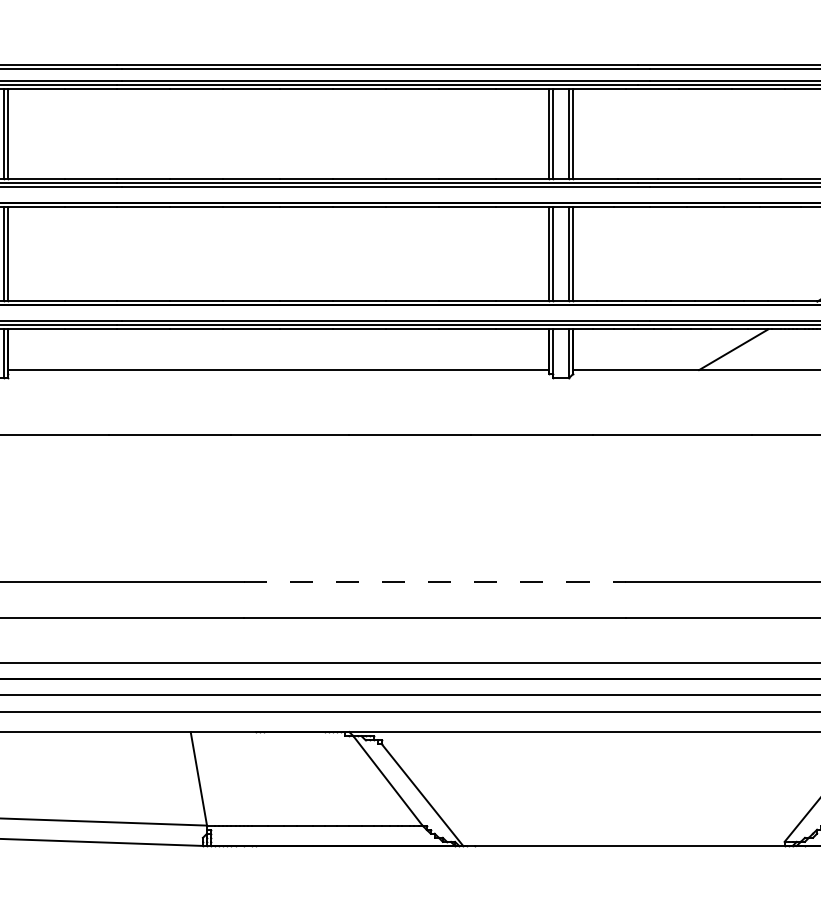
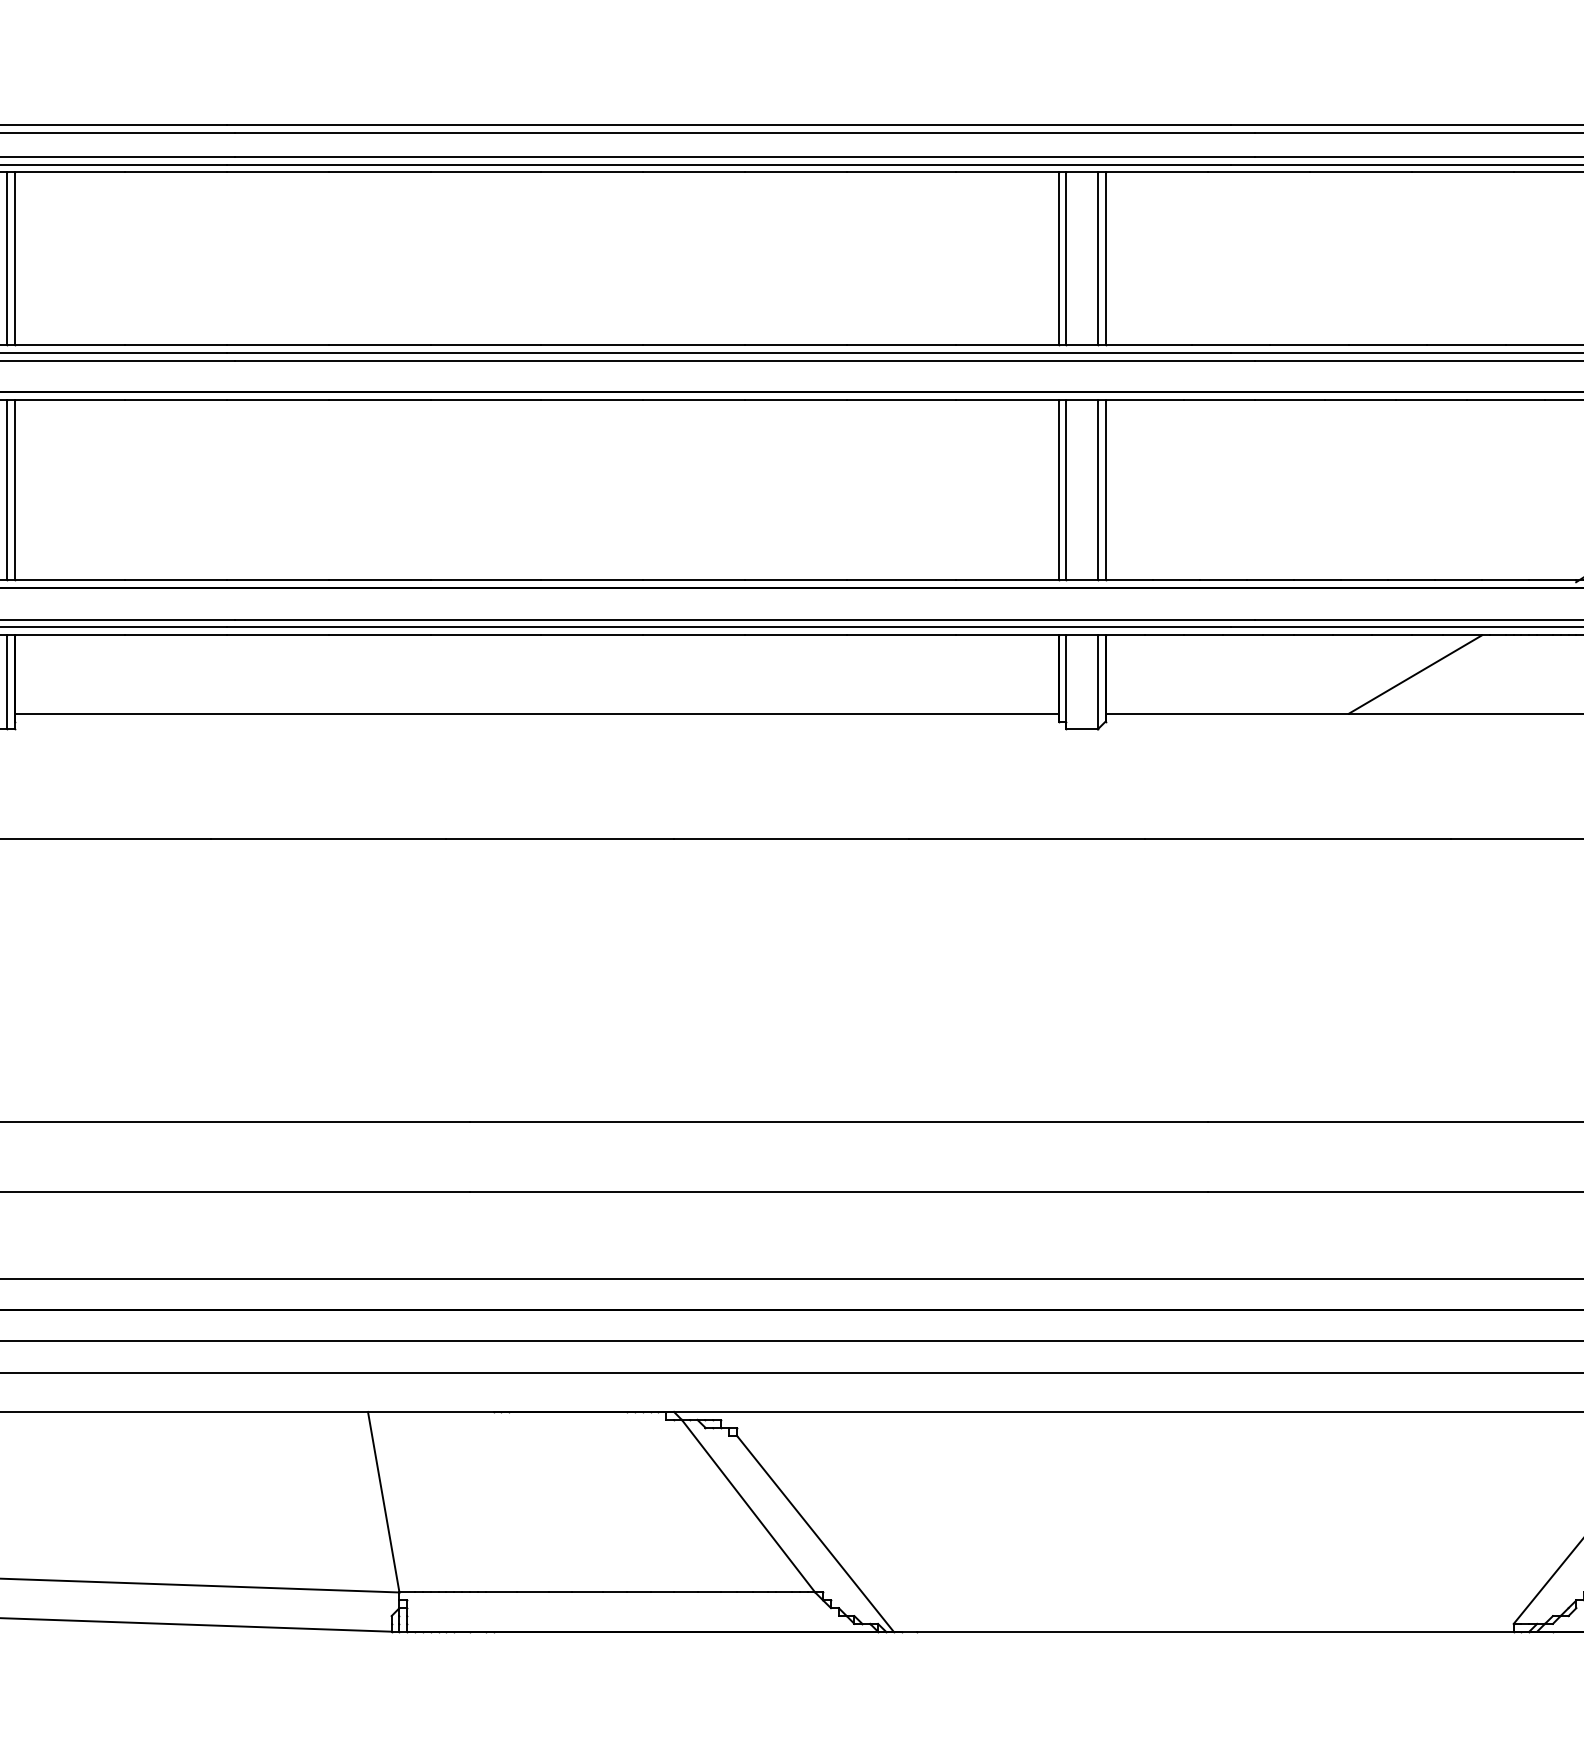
line: (435, 581) -> (840, 1121), dashed -> solid

